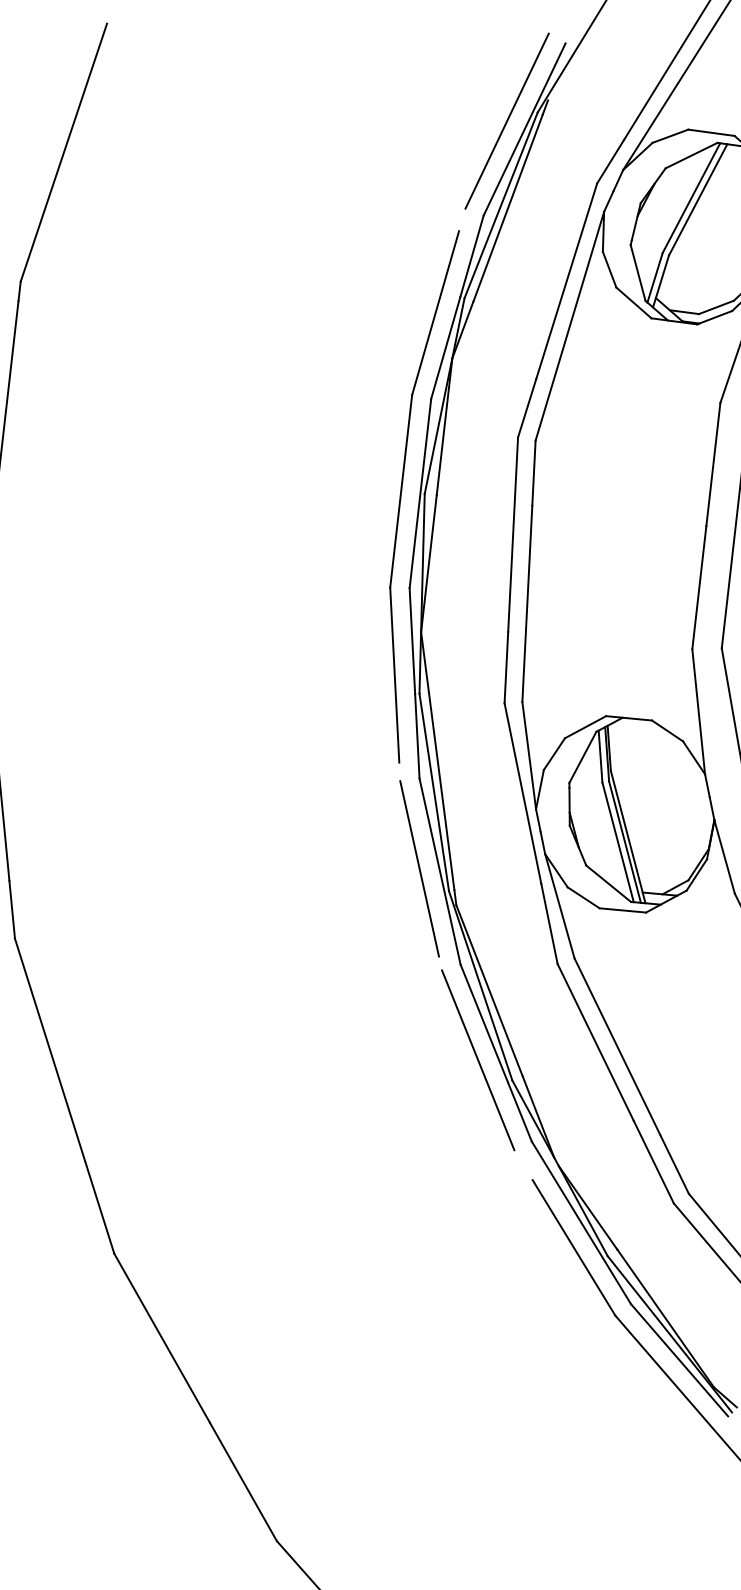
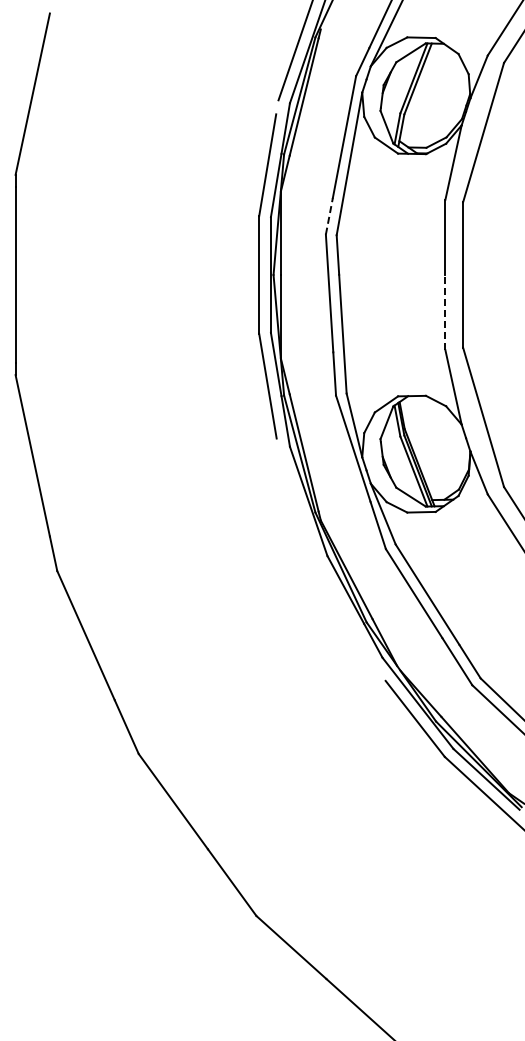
line: (527, 408) -> (329, 216), solid -> dashed
line: (699, 587) -> (445, 312), solid -> dashed
line: (418, 867) -> (295, 500), removed
line: (477, 1060) -> (344, 612), removed

